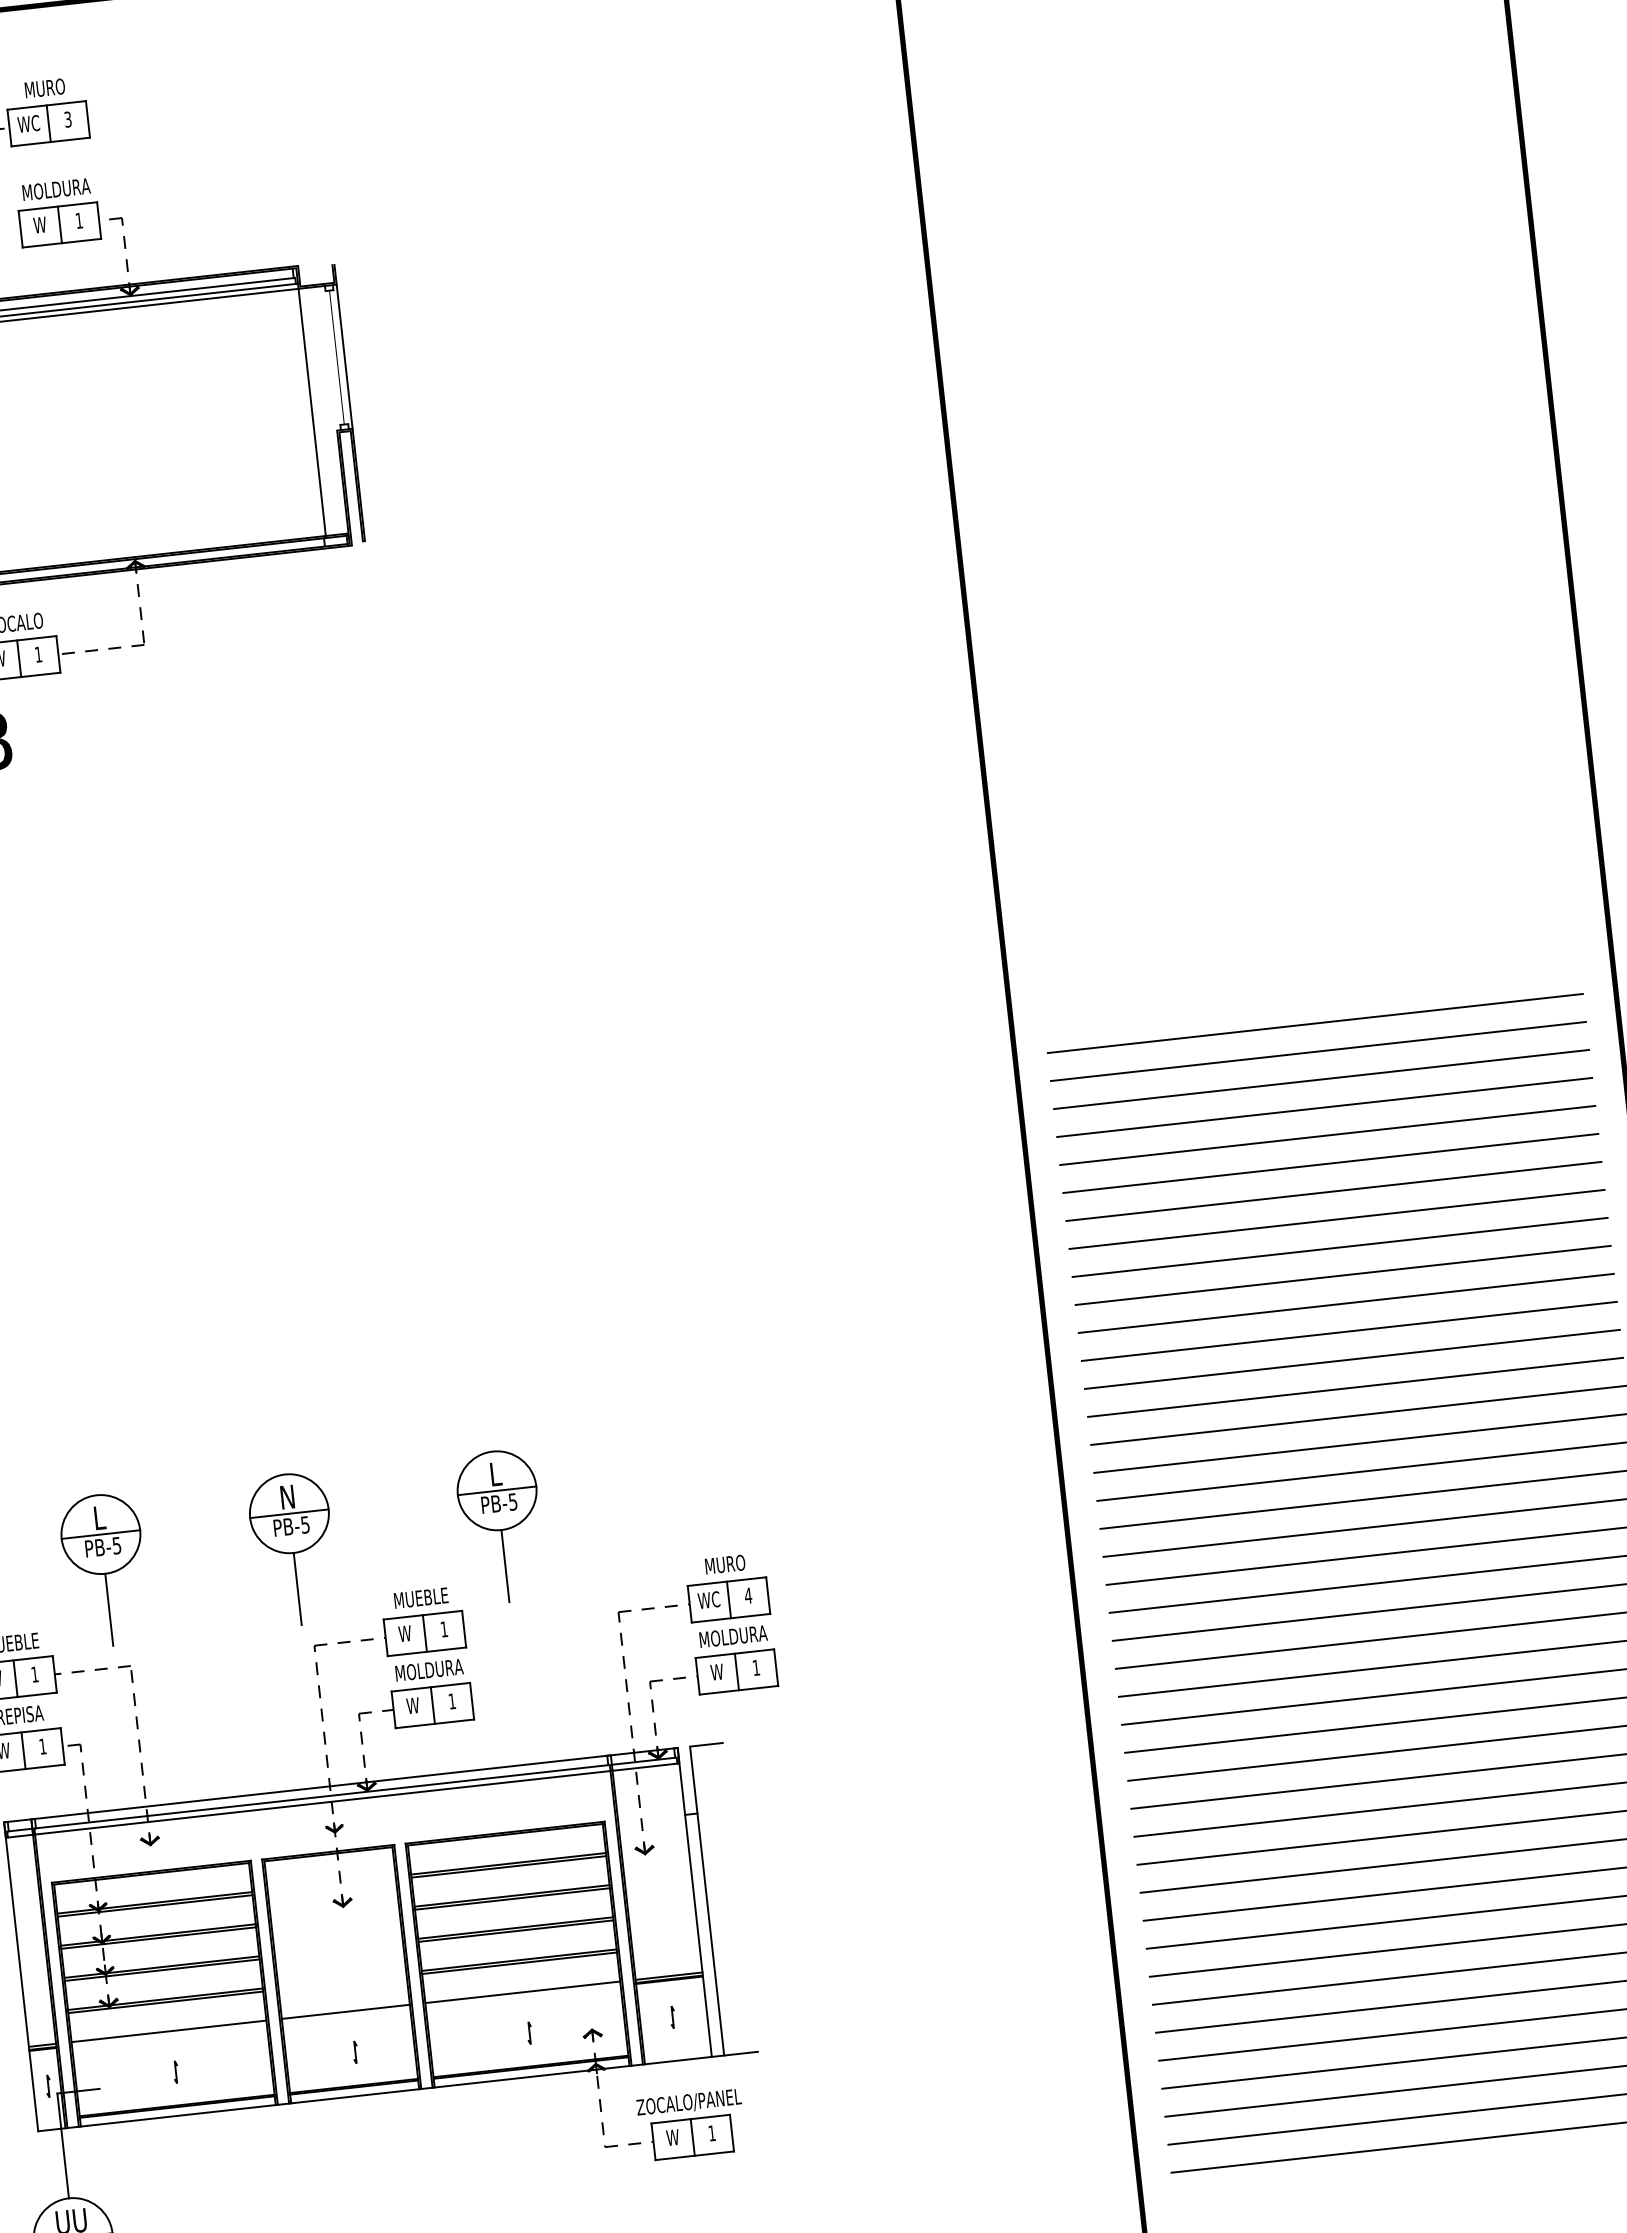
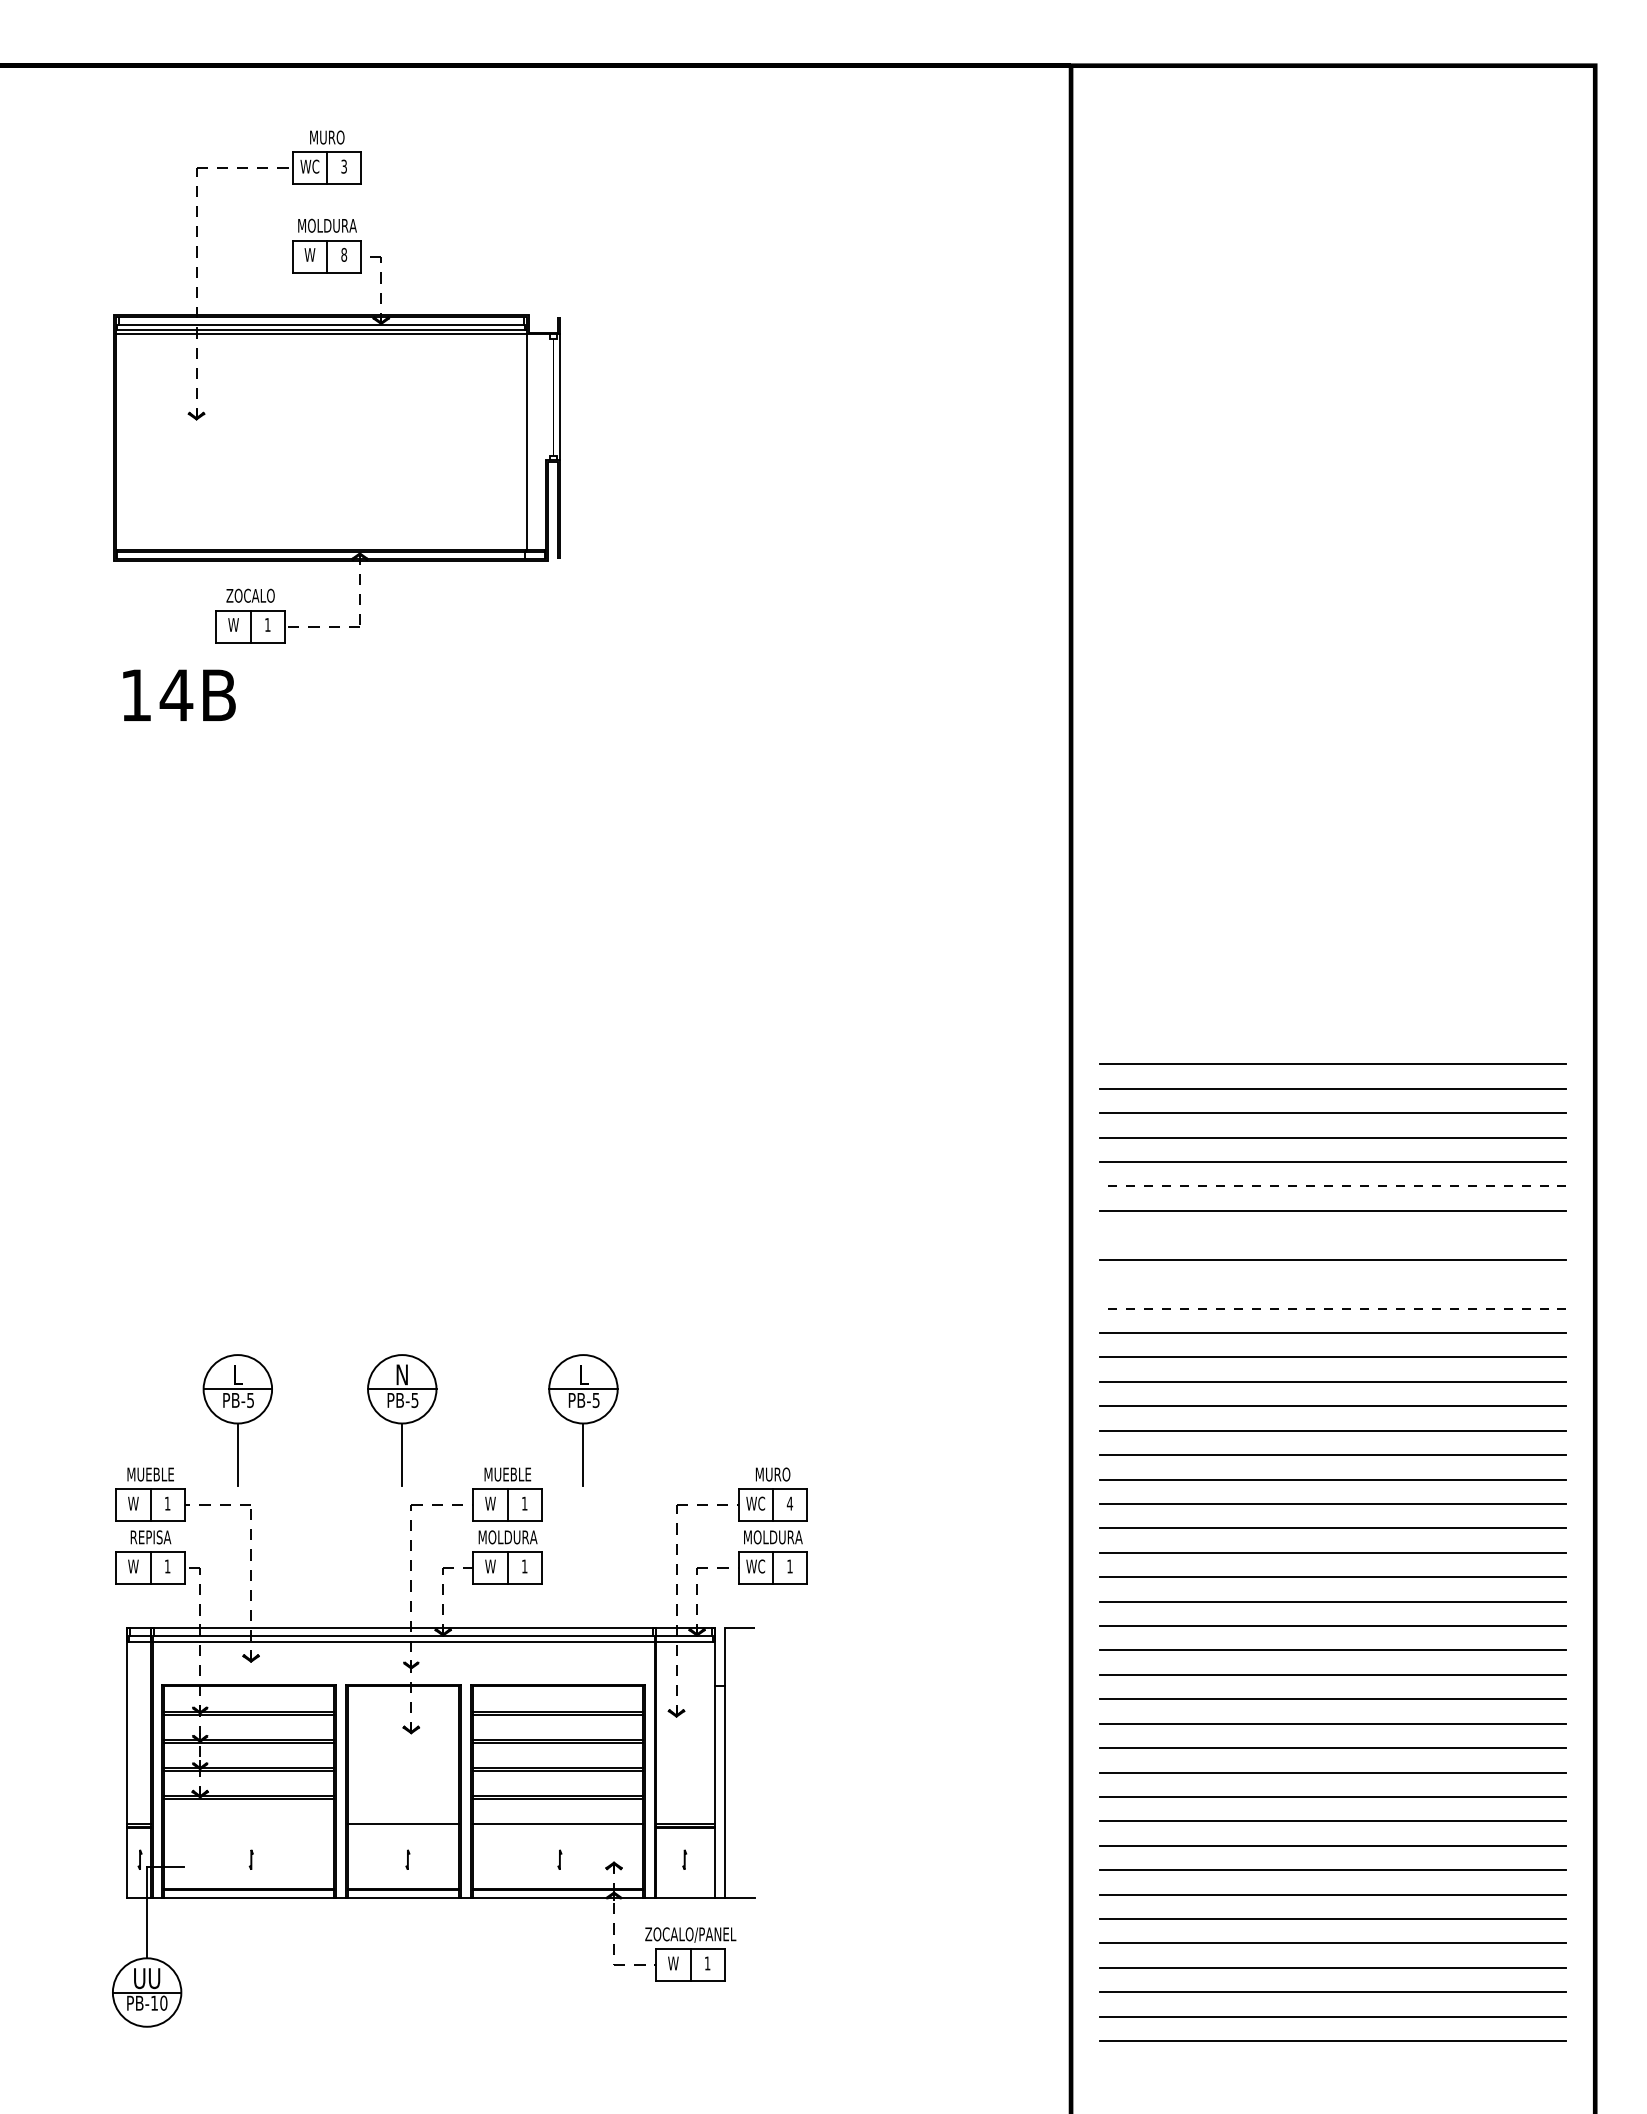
text: (79, 220) -> (344, 254), 1 -> 8
line: (1330, 1163) -> (1332, 1186), solid -> dashed
line: (1336, 1219) -> (1332, 1235), removed
line: (1342, 1275) -> (1332, 1284), removed
line: (1345, 1303) -> (1332, 1308), solid -> dashed
text: (716, 1672) -> (755, 1566), W -> WC
line: (169, 2030) -> (249, 1823), removed

